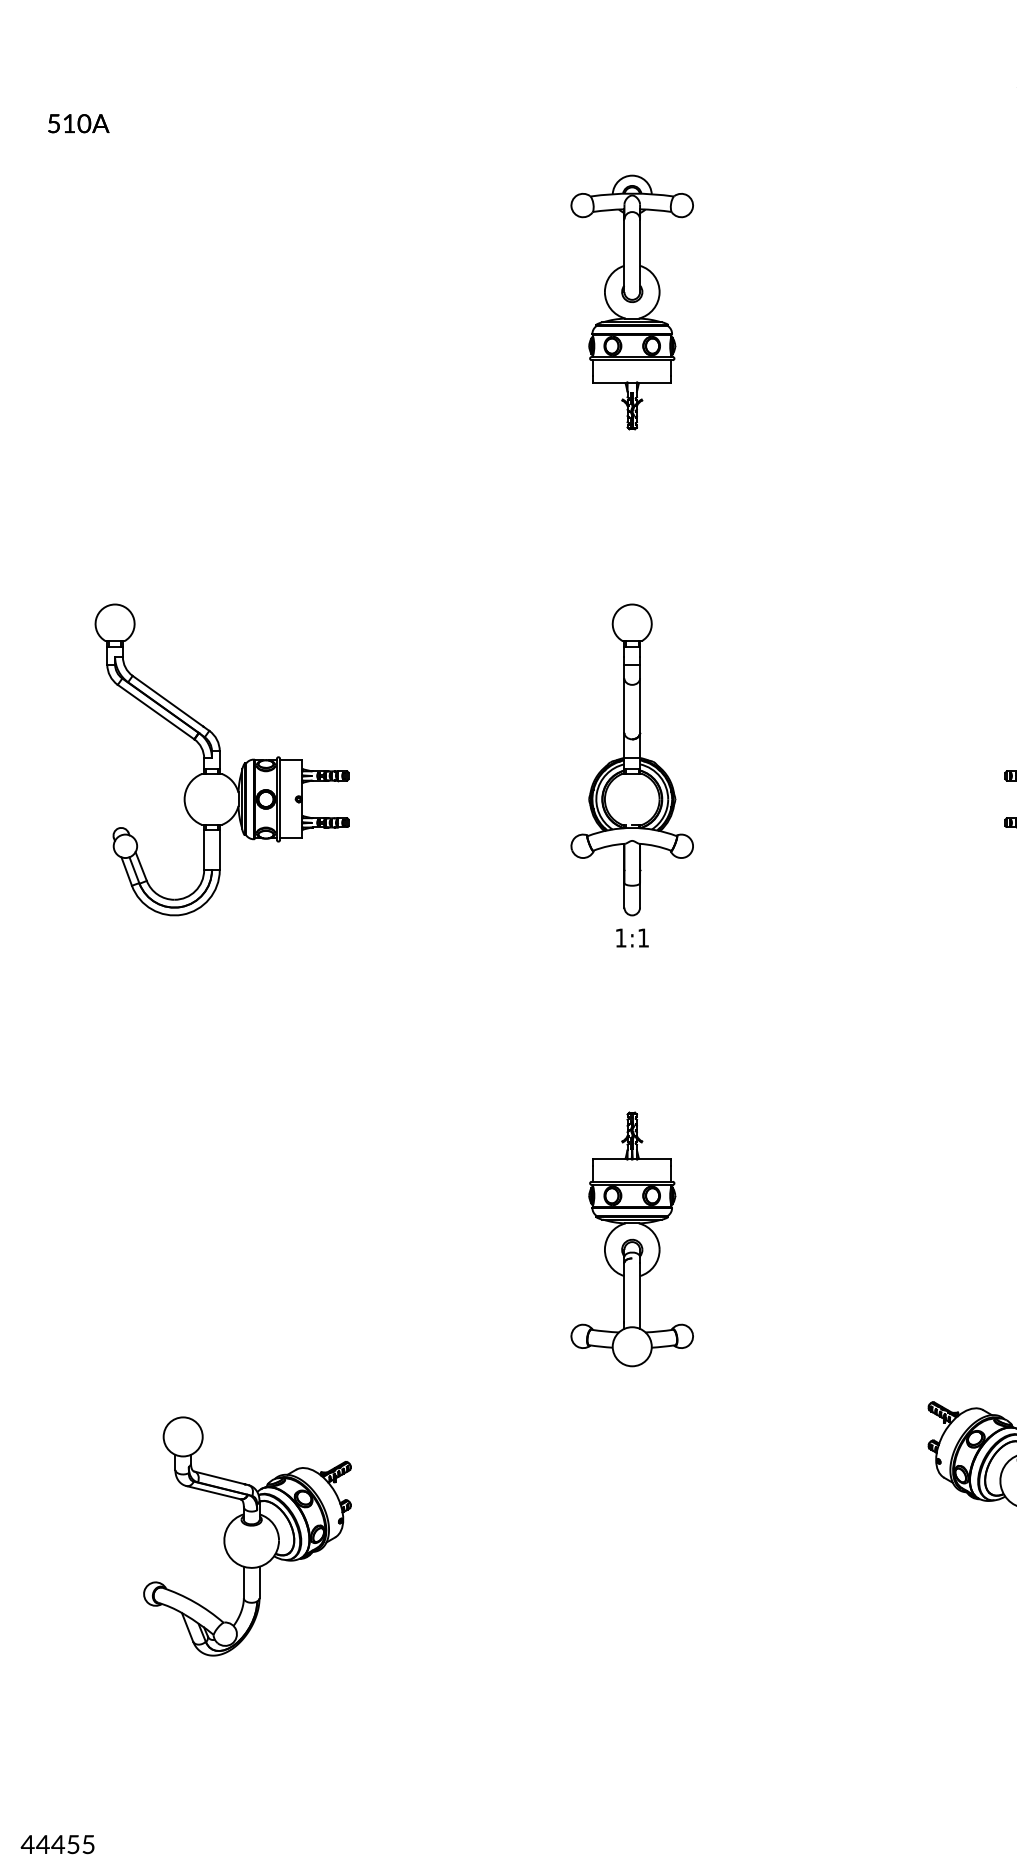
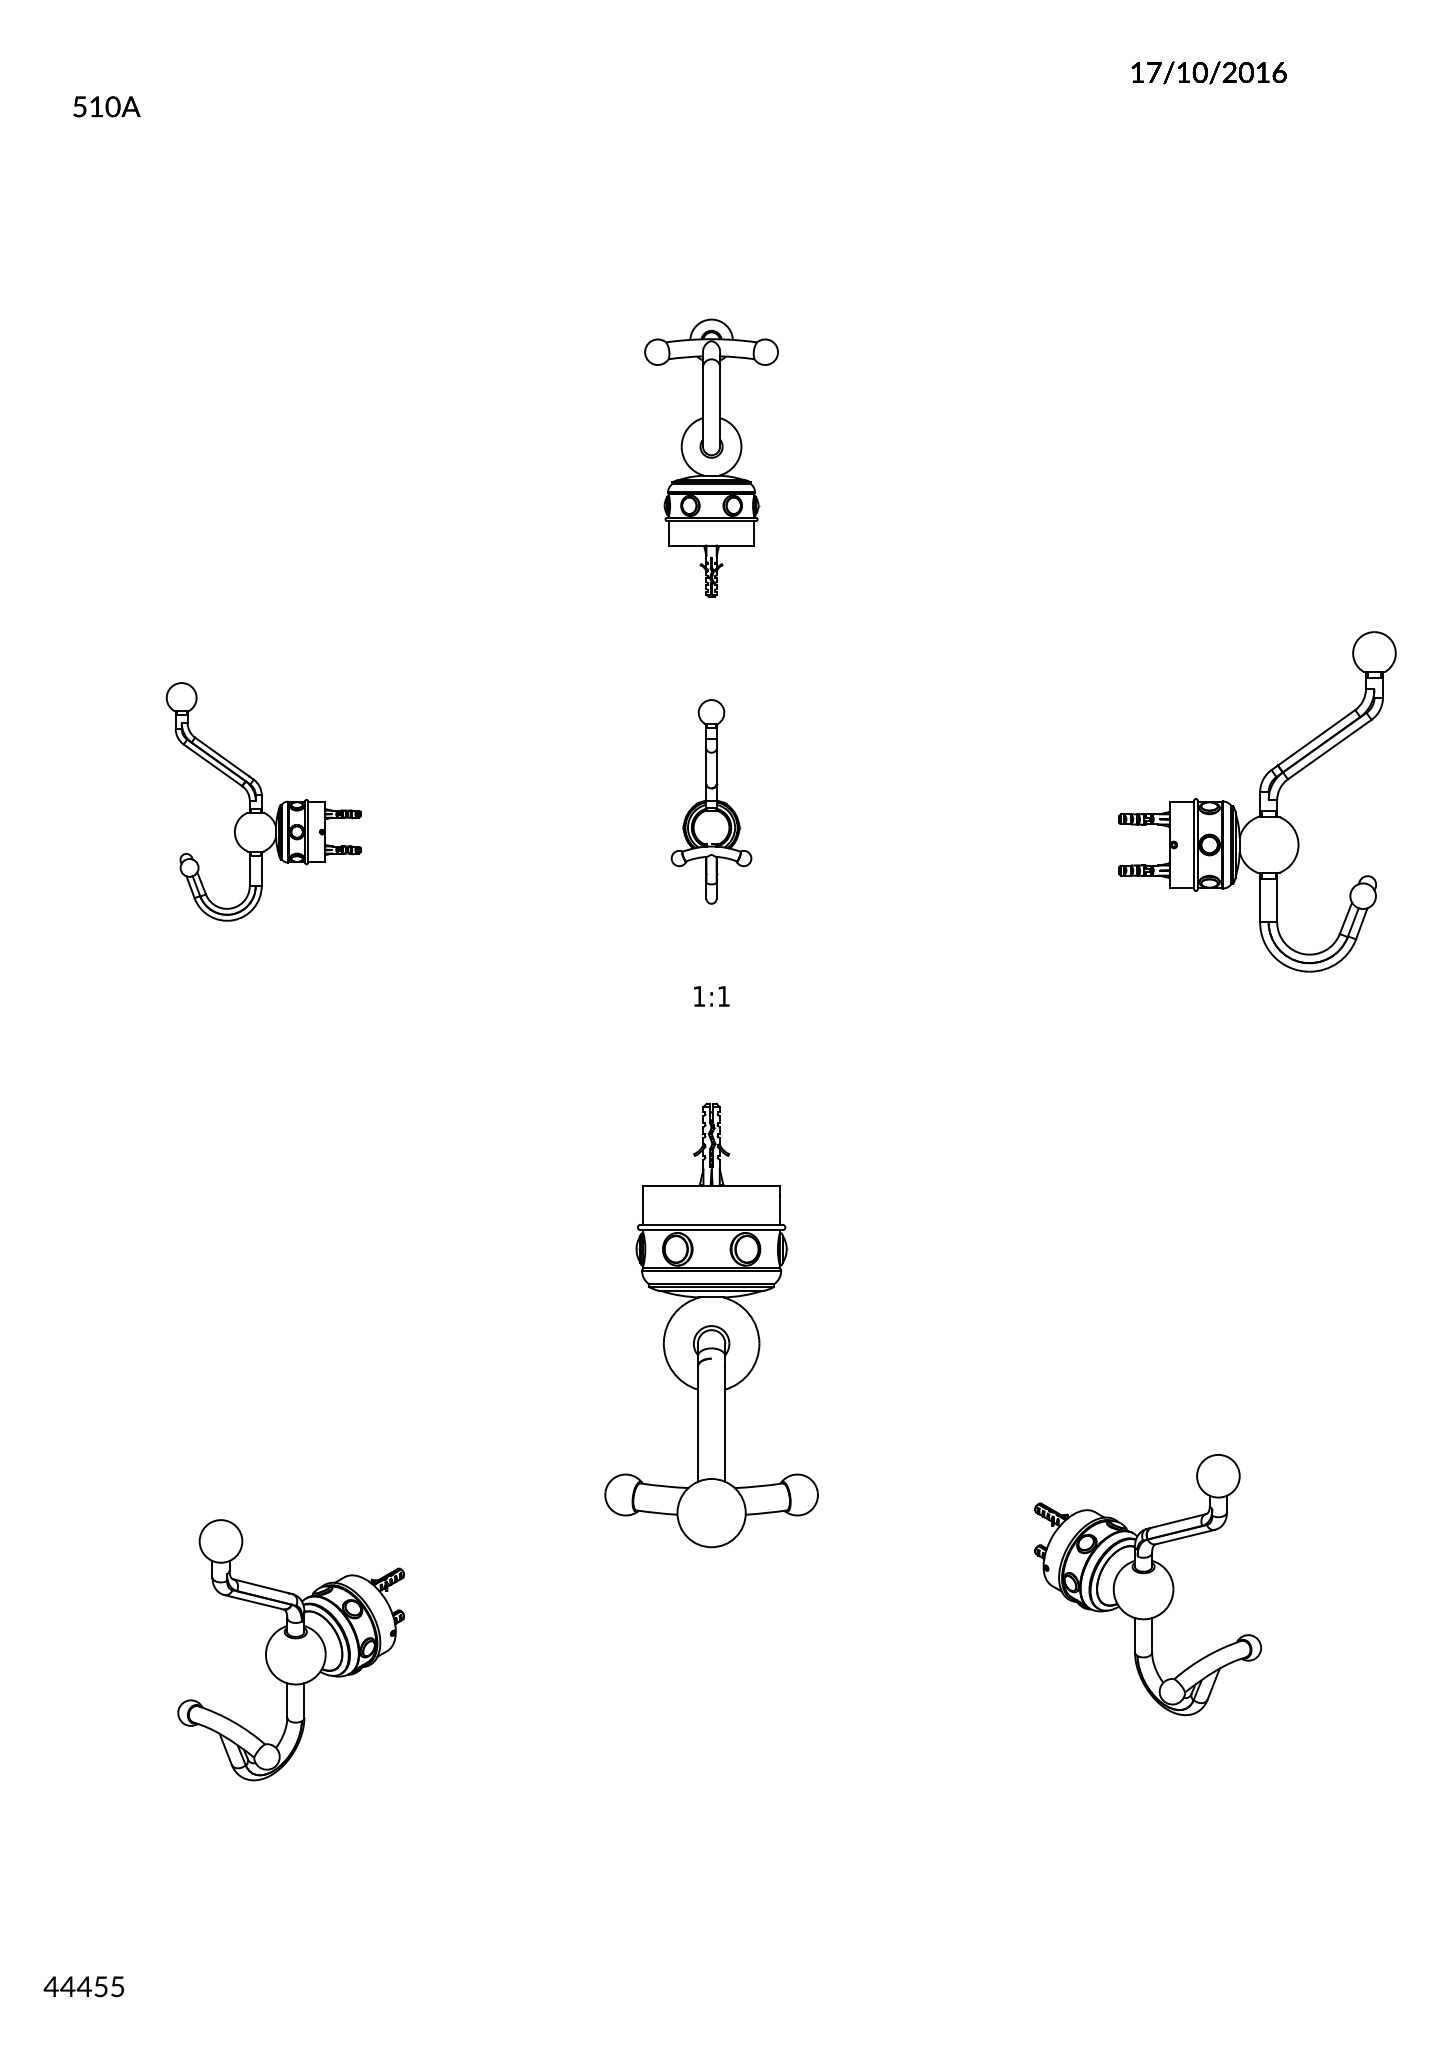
part: (632, 301) -> (711, 457), moved
part: (222, 759) -> (263, 801), size x0.7
part: (632, 759) -> (711, 801), size x0.6
part: (632, 1239) -> (711, 1325), size x1.6

